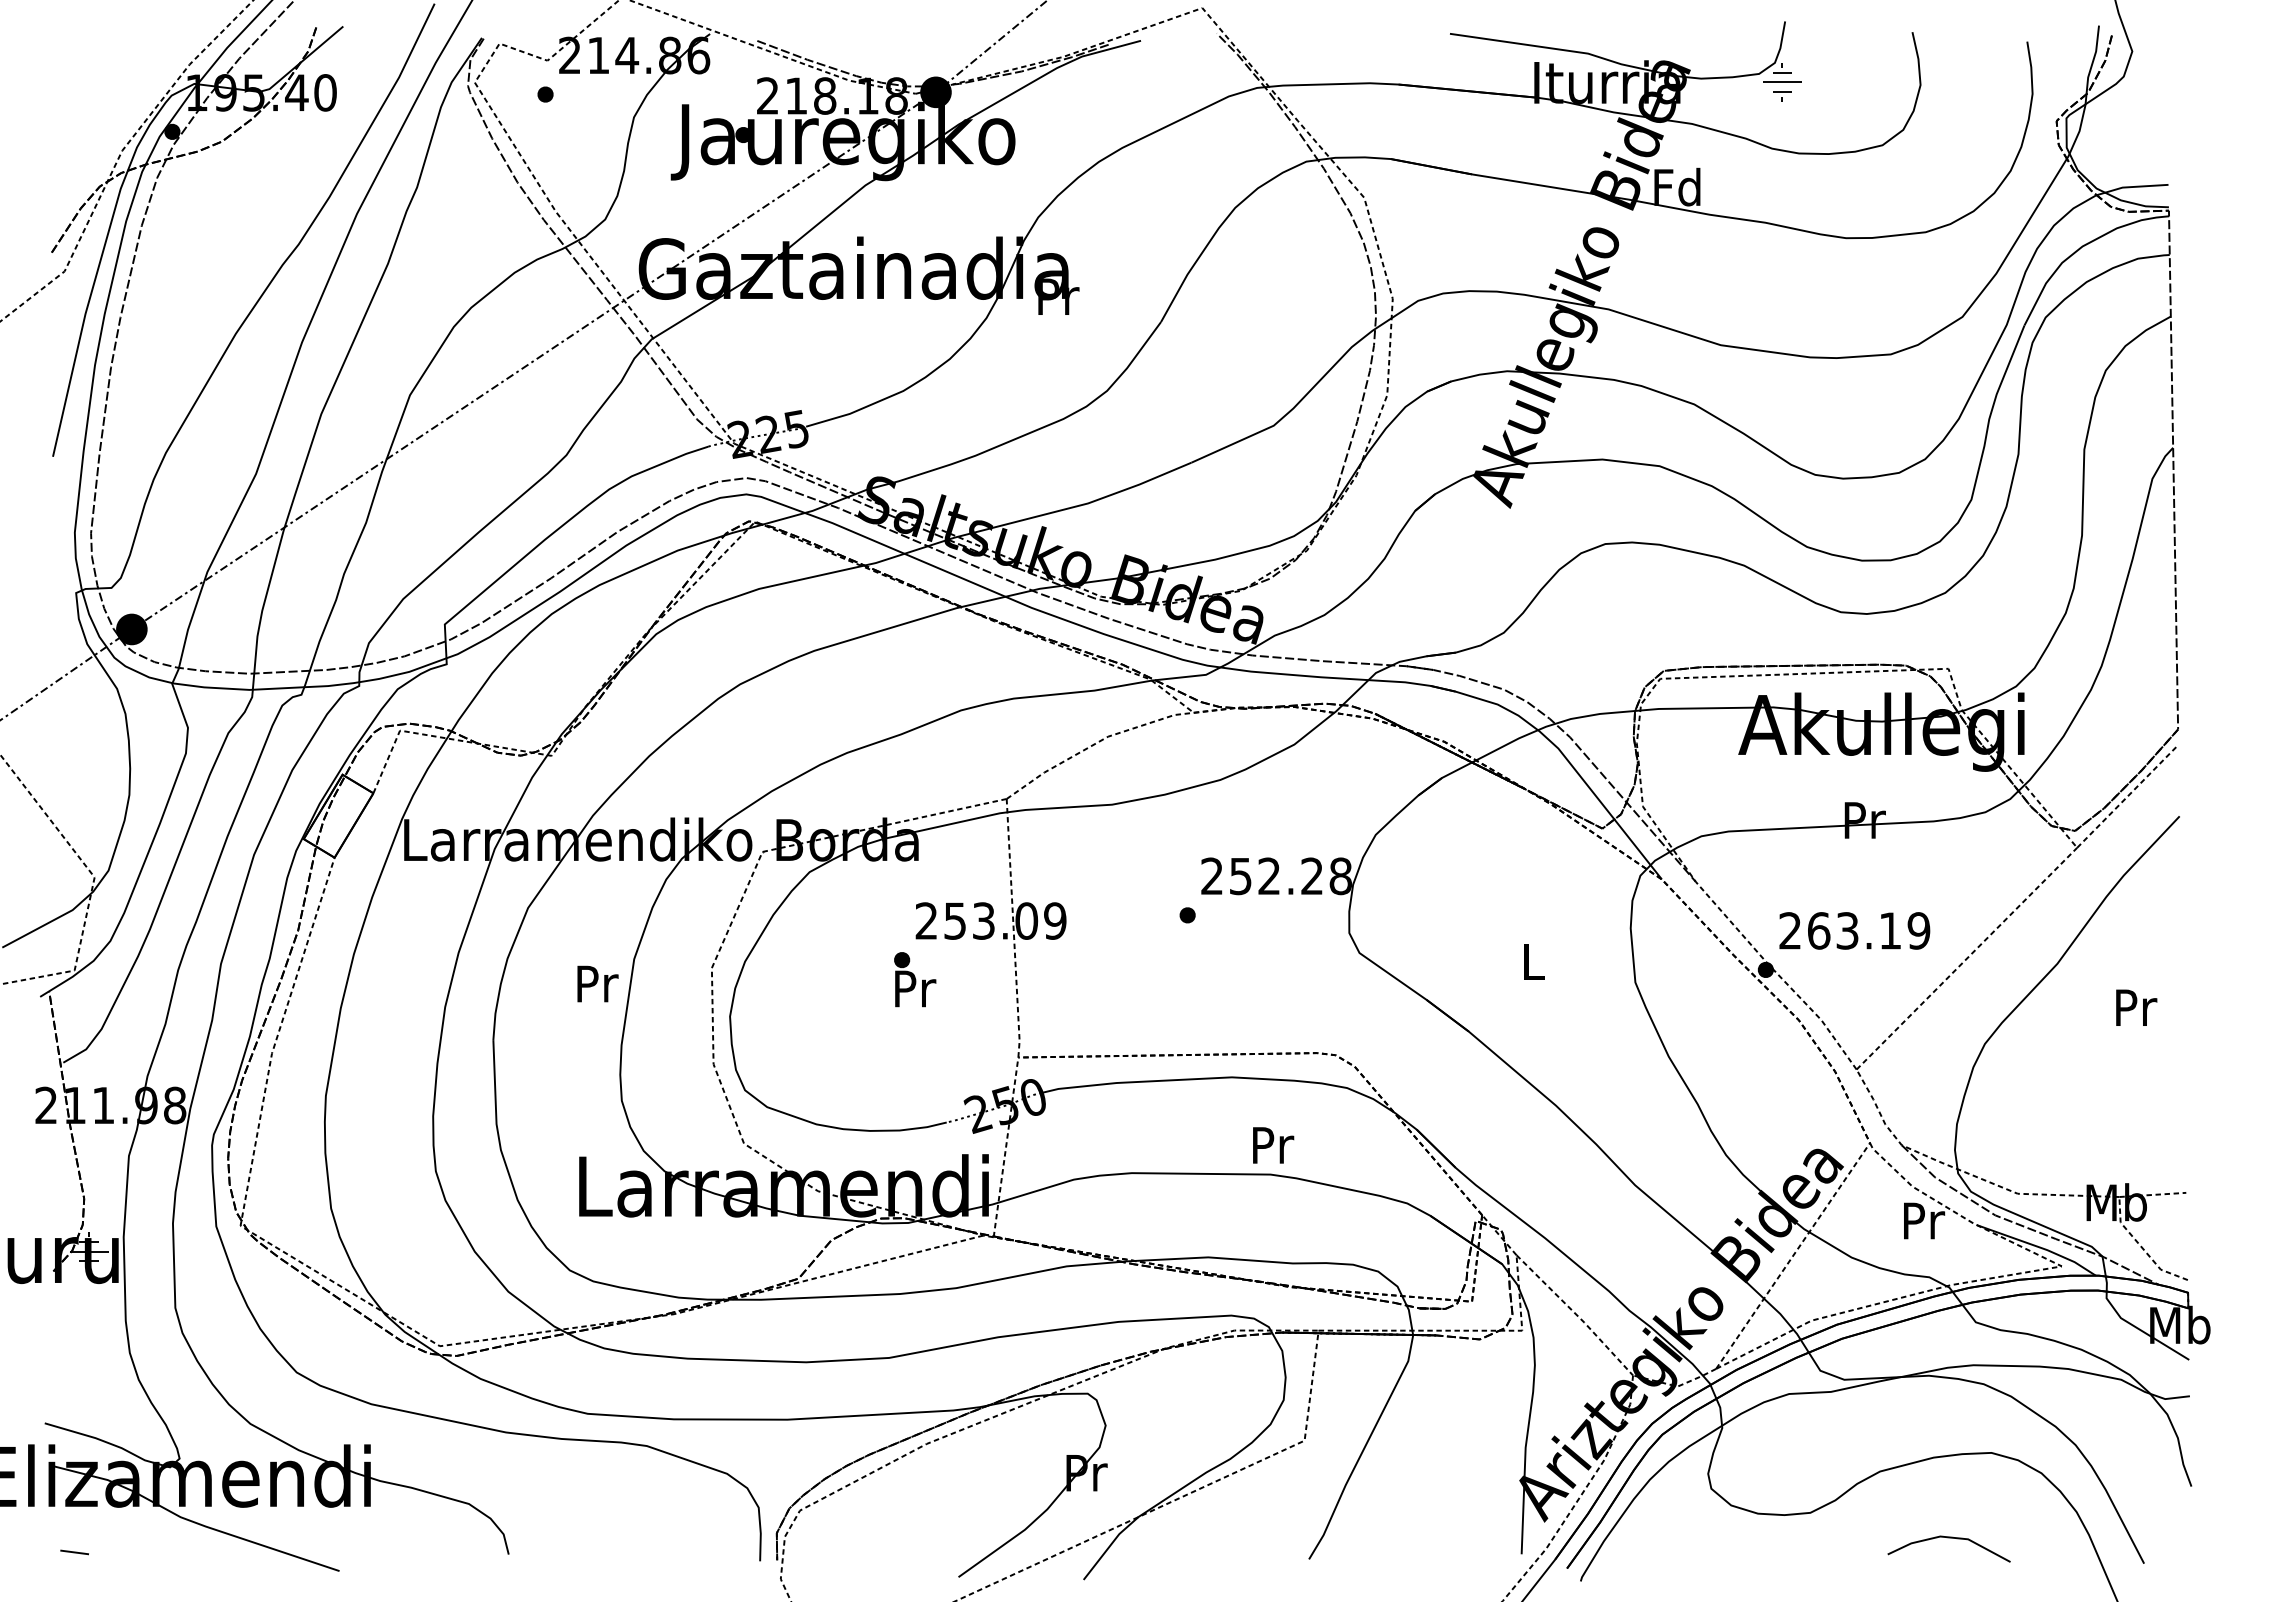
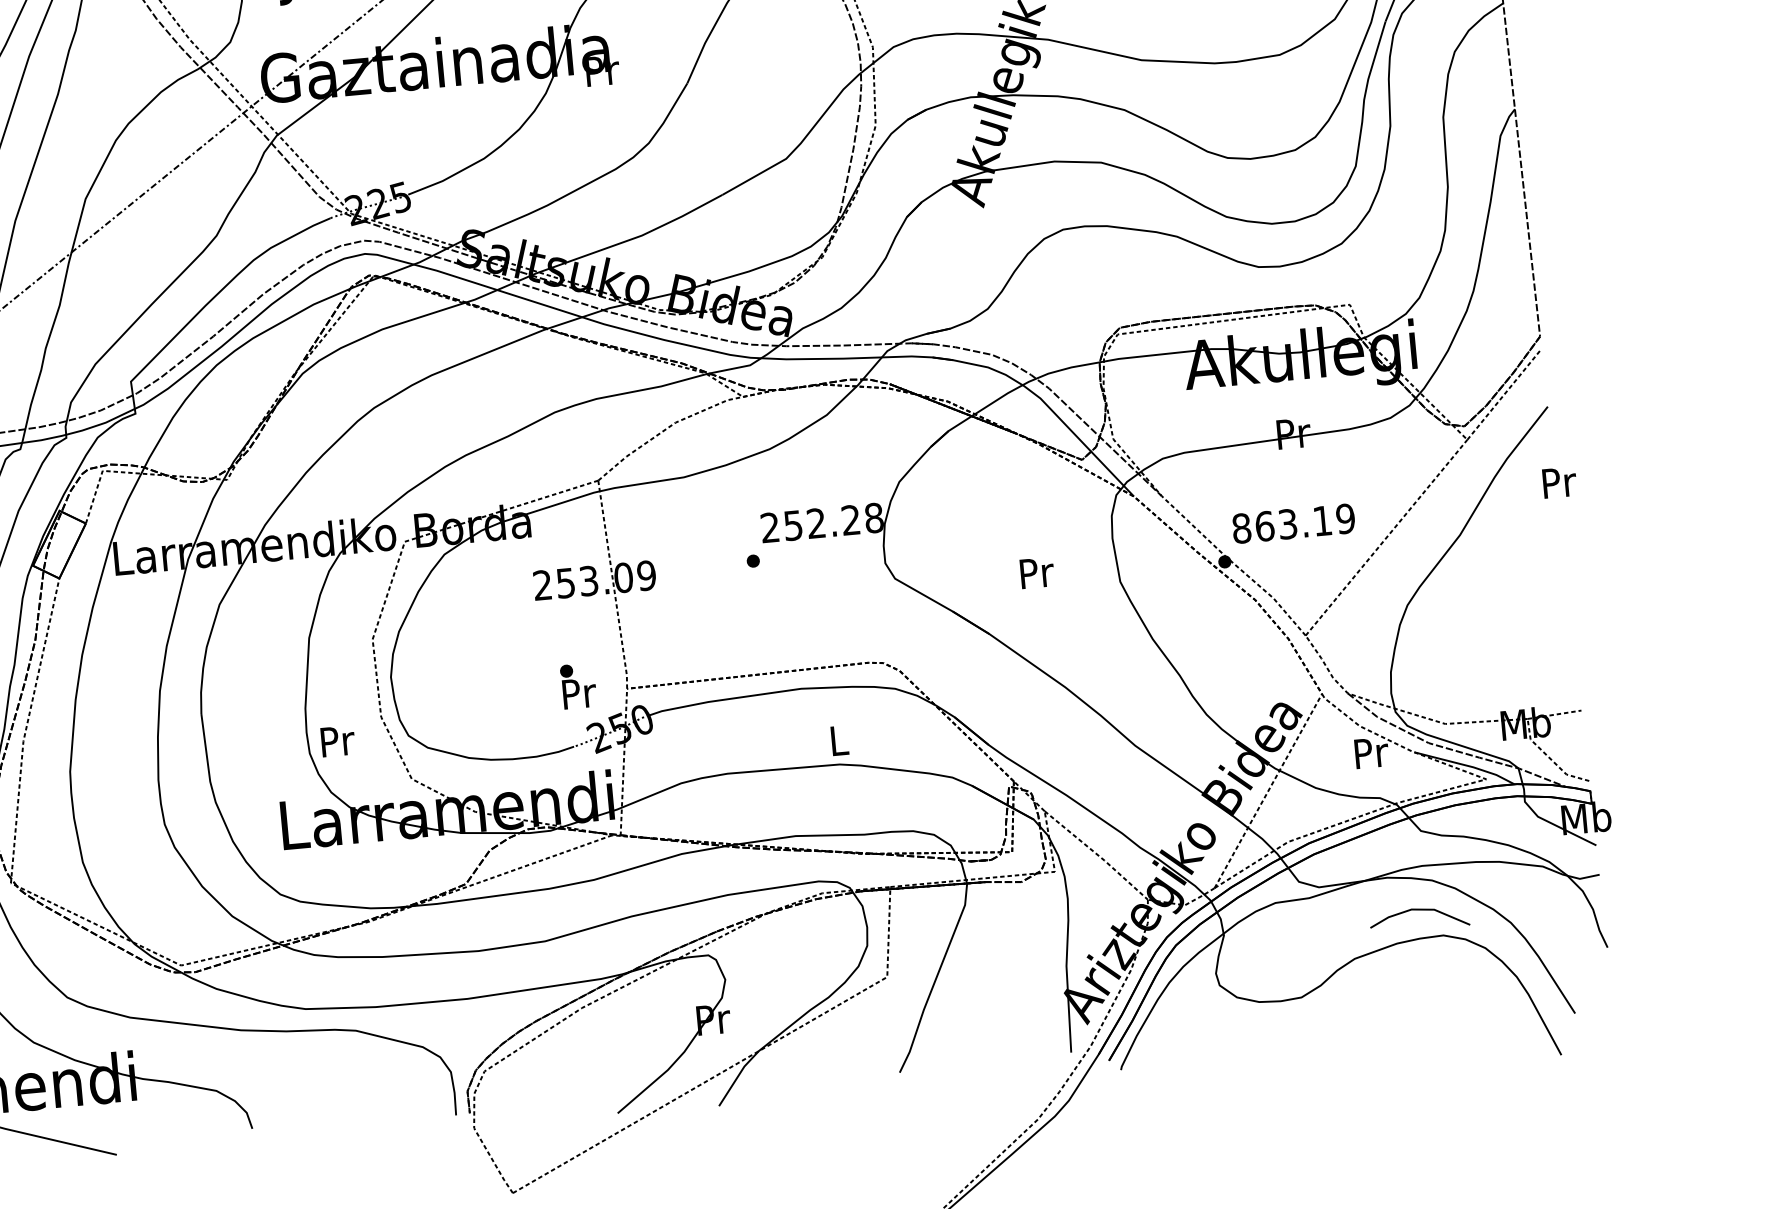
text: (1790, 930) -> (1241, 528), 263.19 -> 863.19
text: (1534, 962) -> (1037, 573), L -> Pr
text: (915, 979) -> (578, 685), moved
text: (597, 983) -> (337, 740), moved
text: (2136, 1007) -> (1559, 482), moved
text: (1273, 1145) -> (839, 740), Pr -> L
line: (1948, 1538) -> (1418, 910), moved

